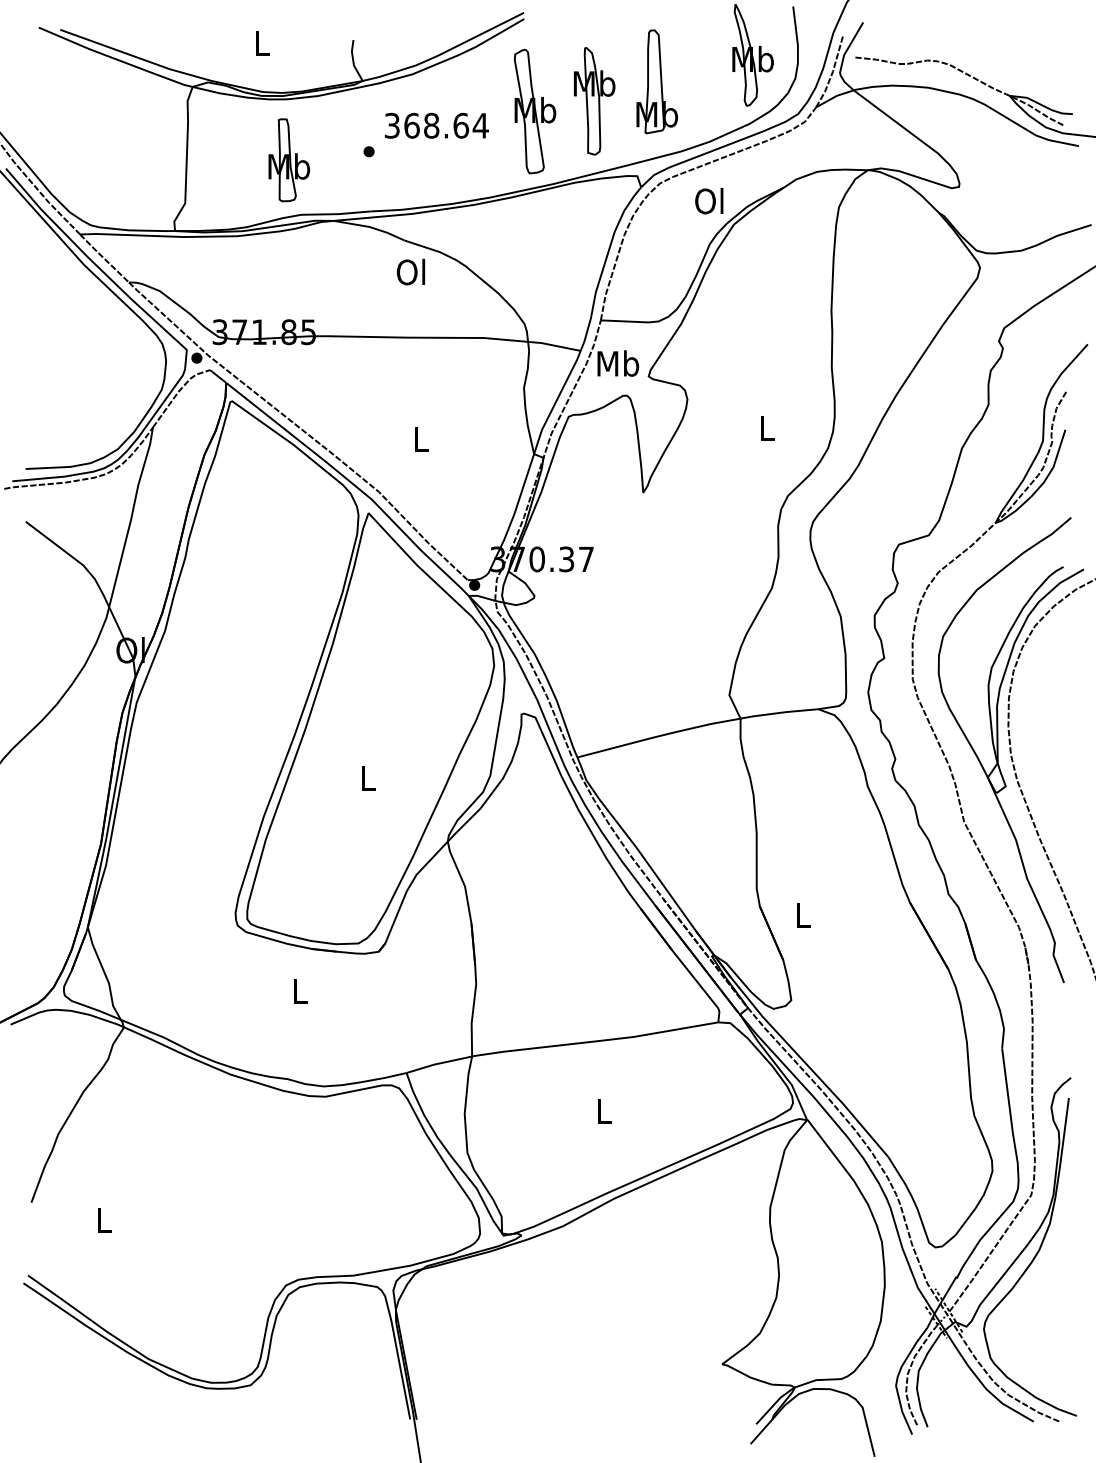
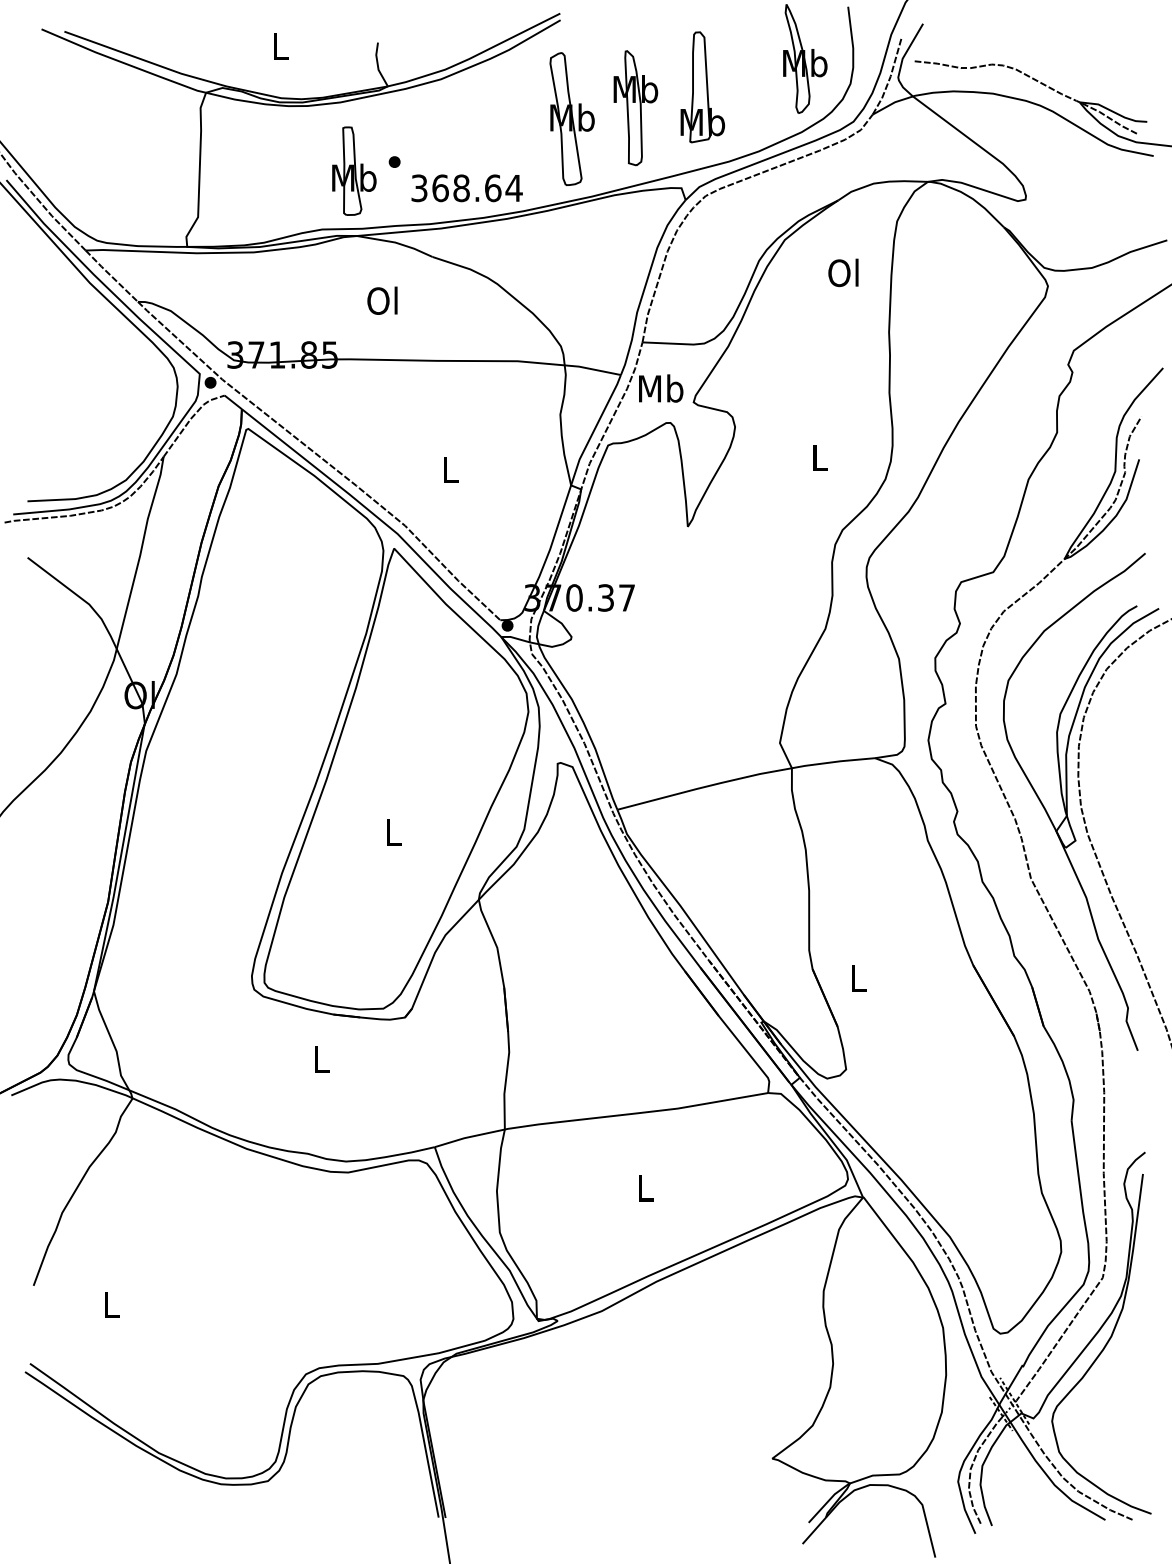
text: (436, 125) -> (466, 188), moved
part: (289, 159) -> (354, 170), moved
text: (709, 200) -> (843, 272), moved
text: (410, 271) -> (382, 300), moved

